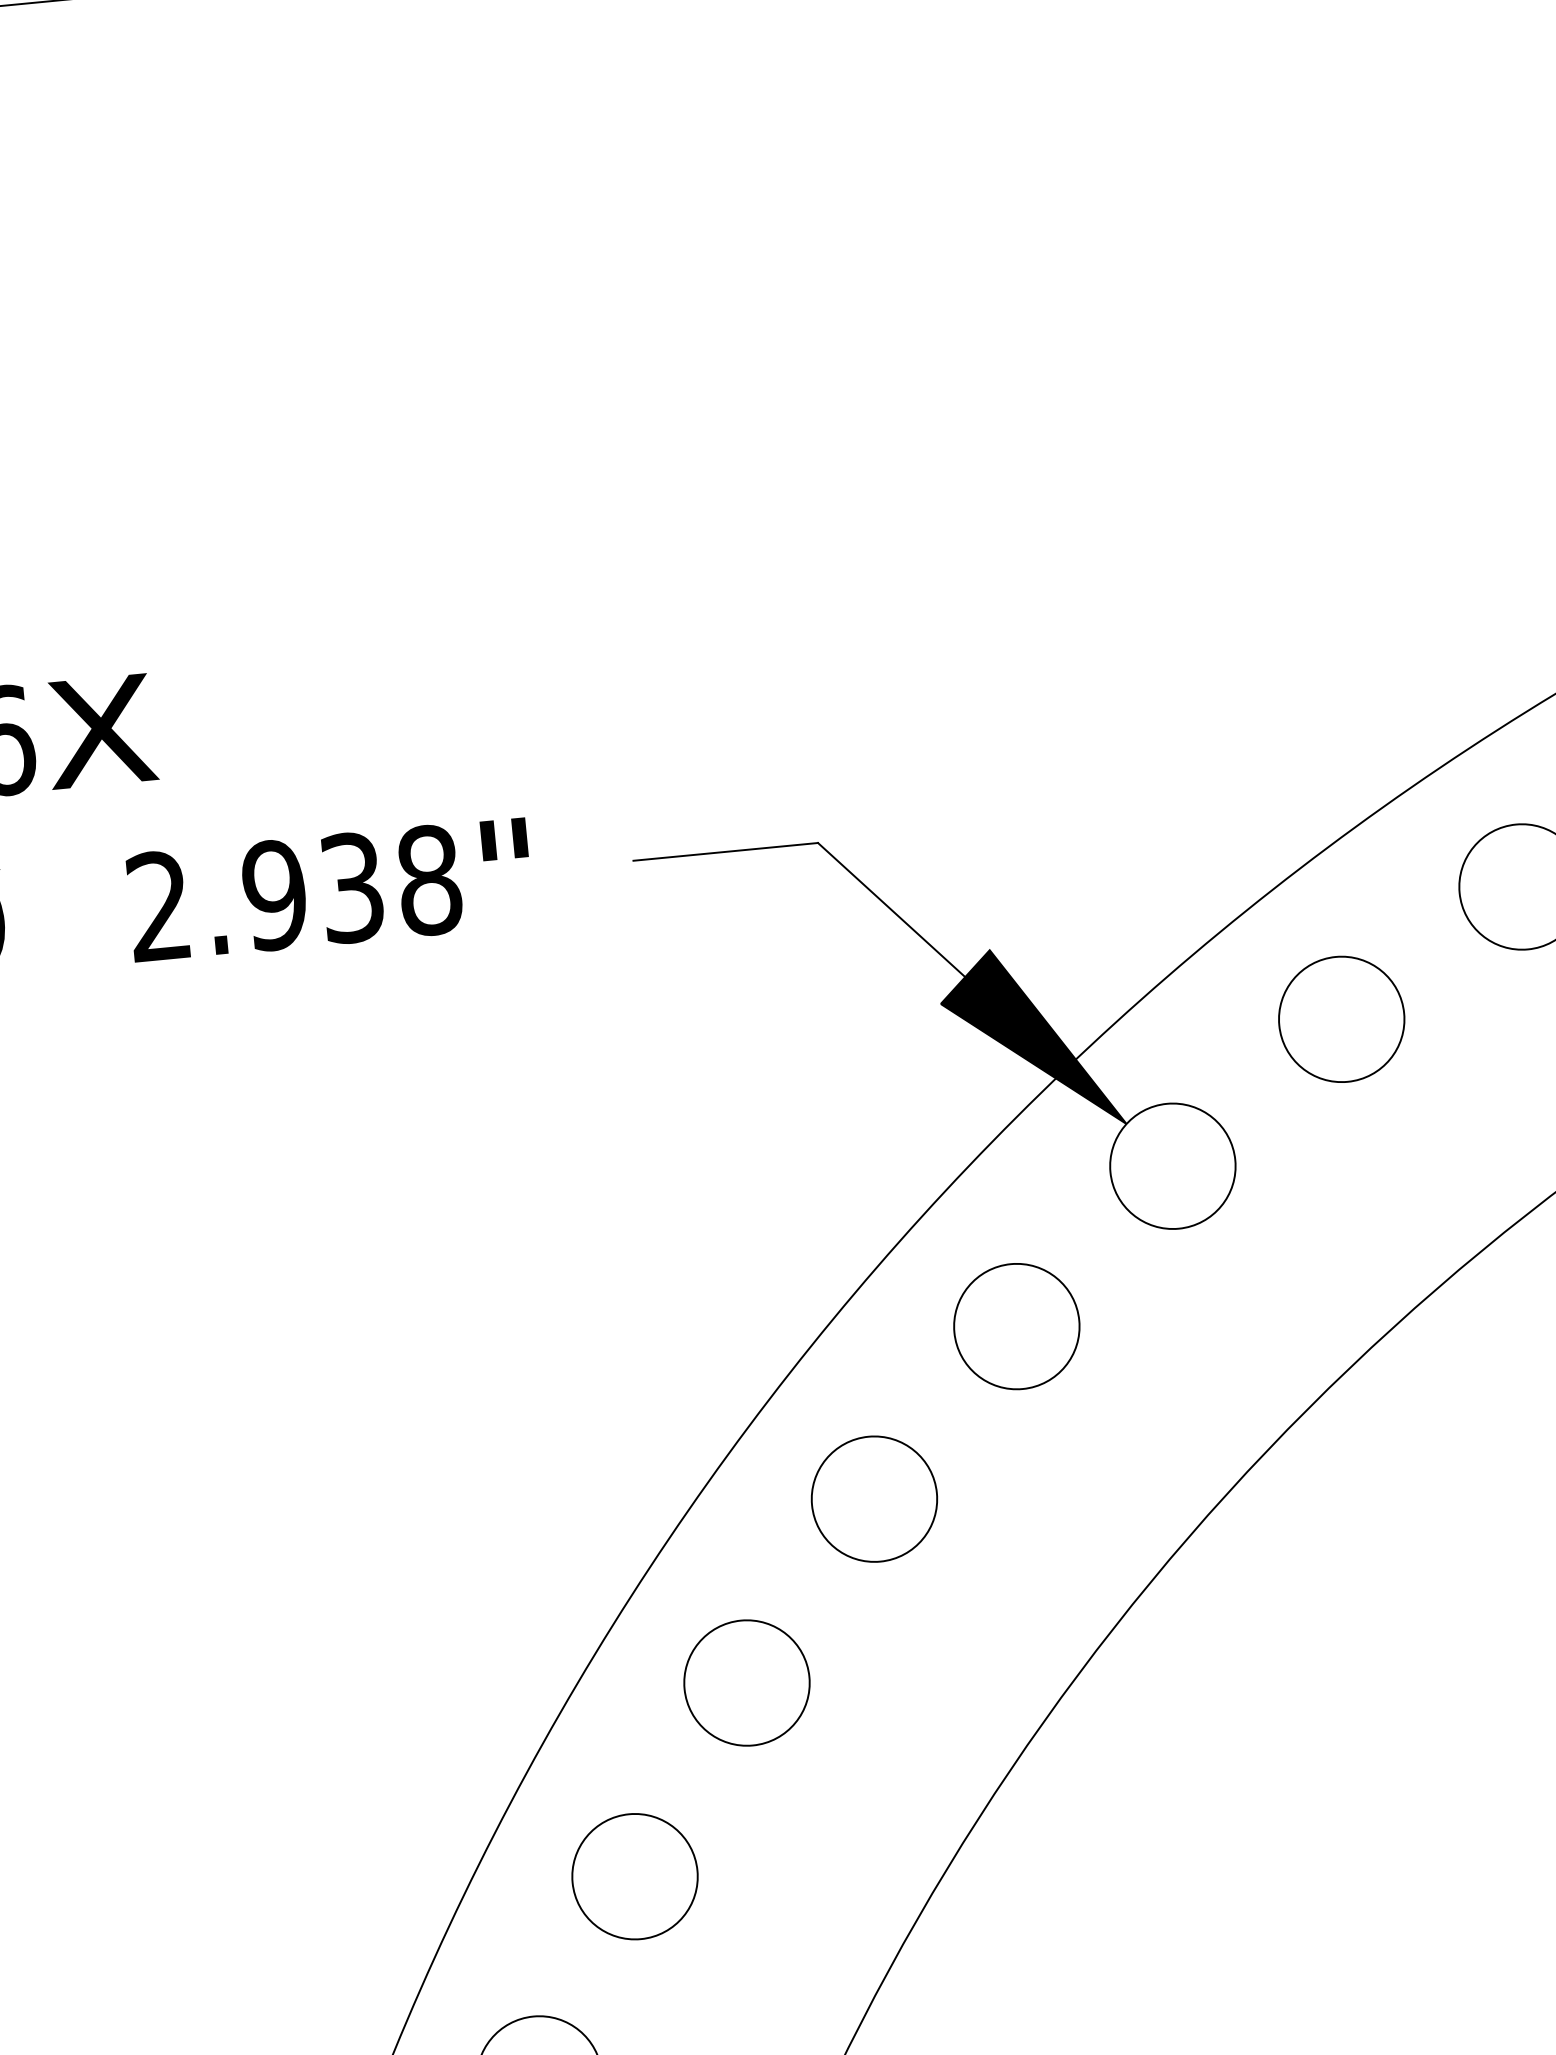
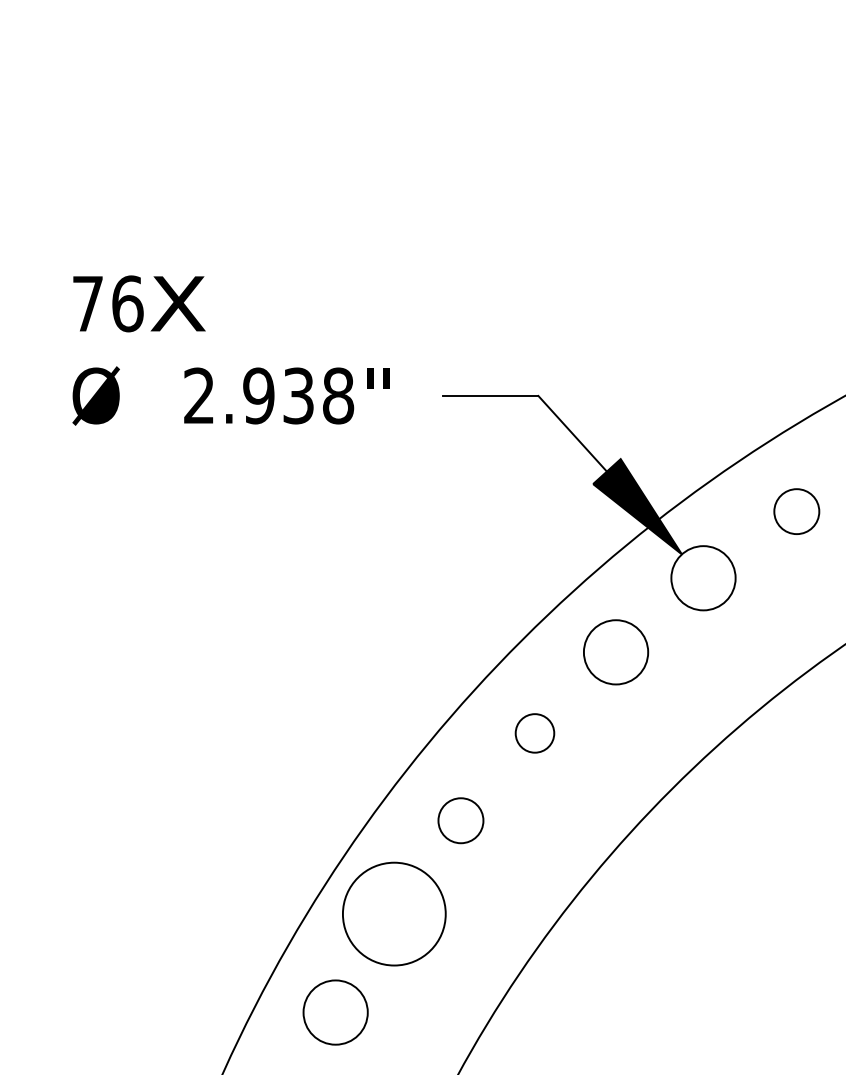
circle: (1341, 1019) -> (796, 511), size x0.7
circle: (873, 1499) -> (534, 733), size x0.6
circle: (746, 1682) -> (460, 820), size x0.7
circle: (635, 1875) -> (394, 913), size x1.6

